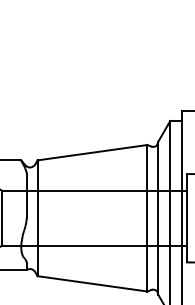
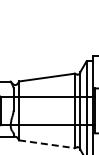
line: (93, 284) -> (47, 144), solid -> dashed

